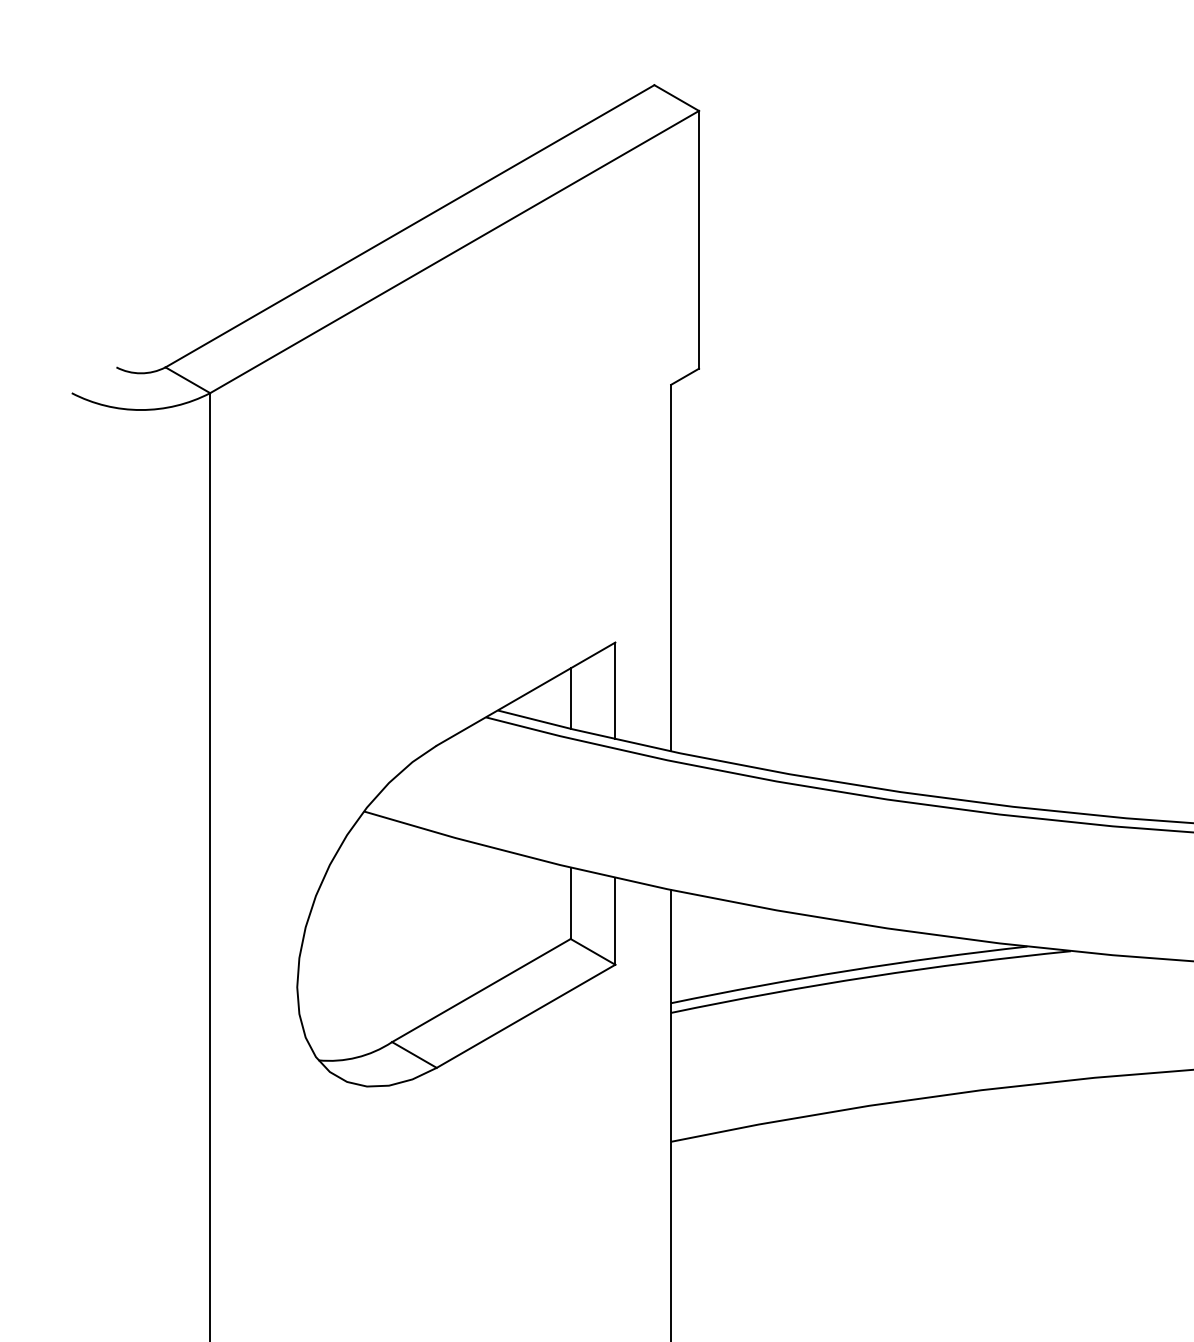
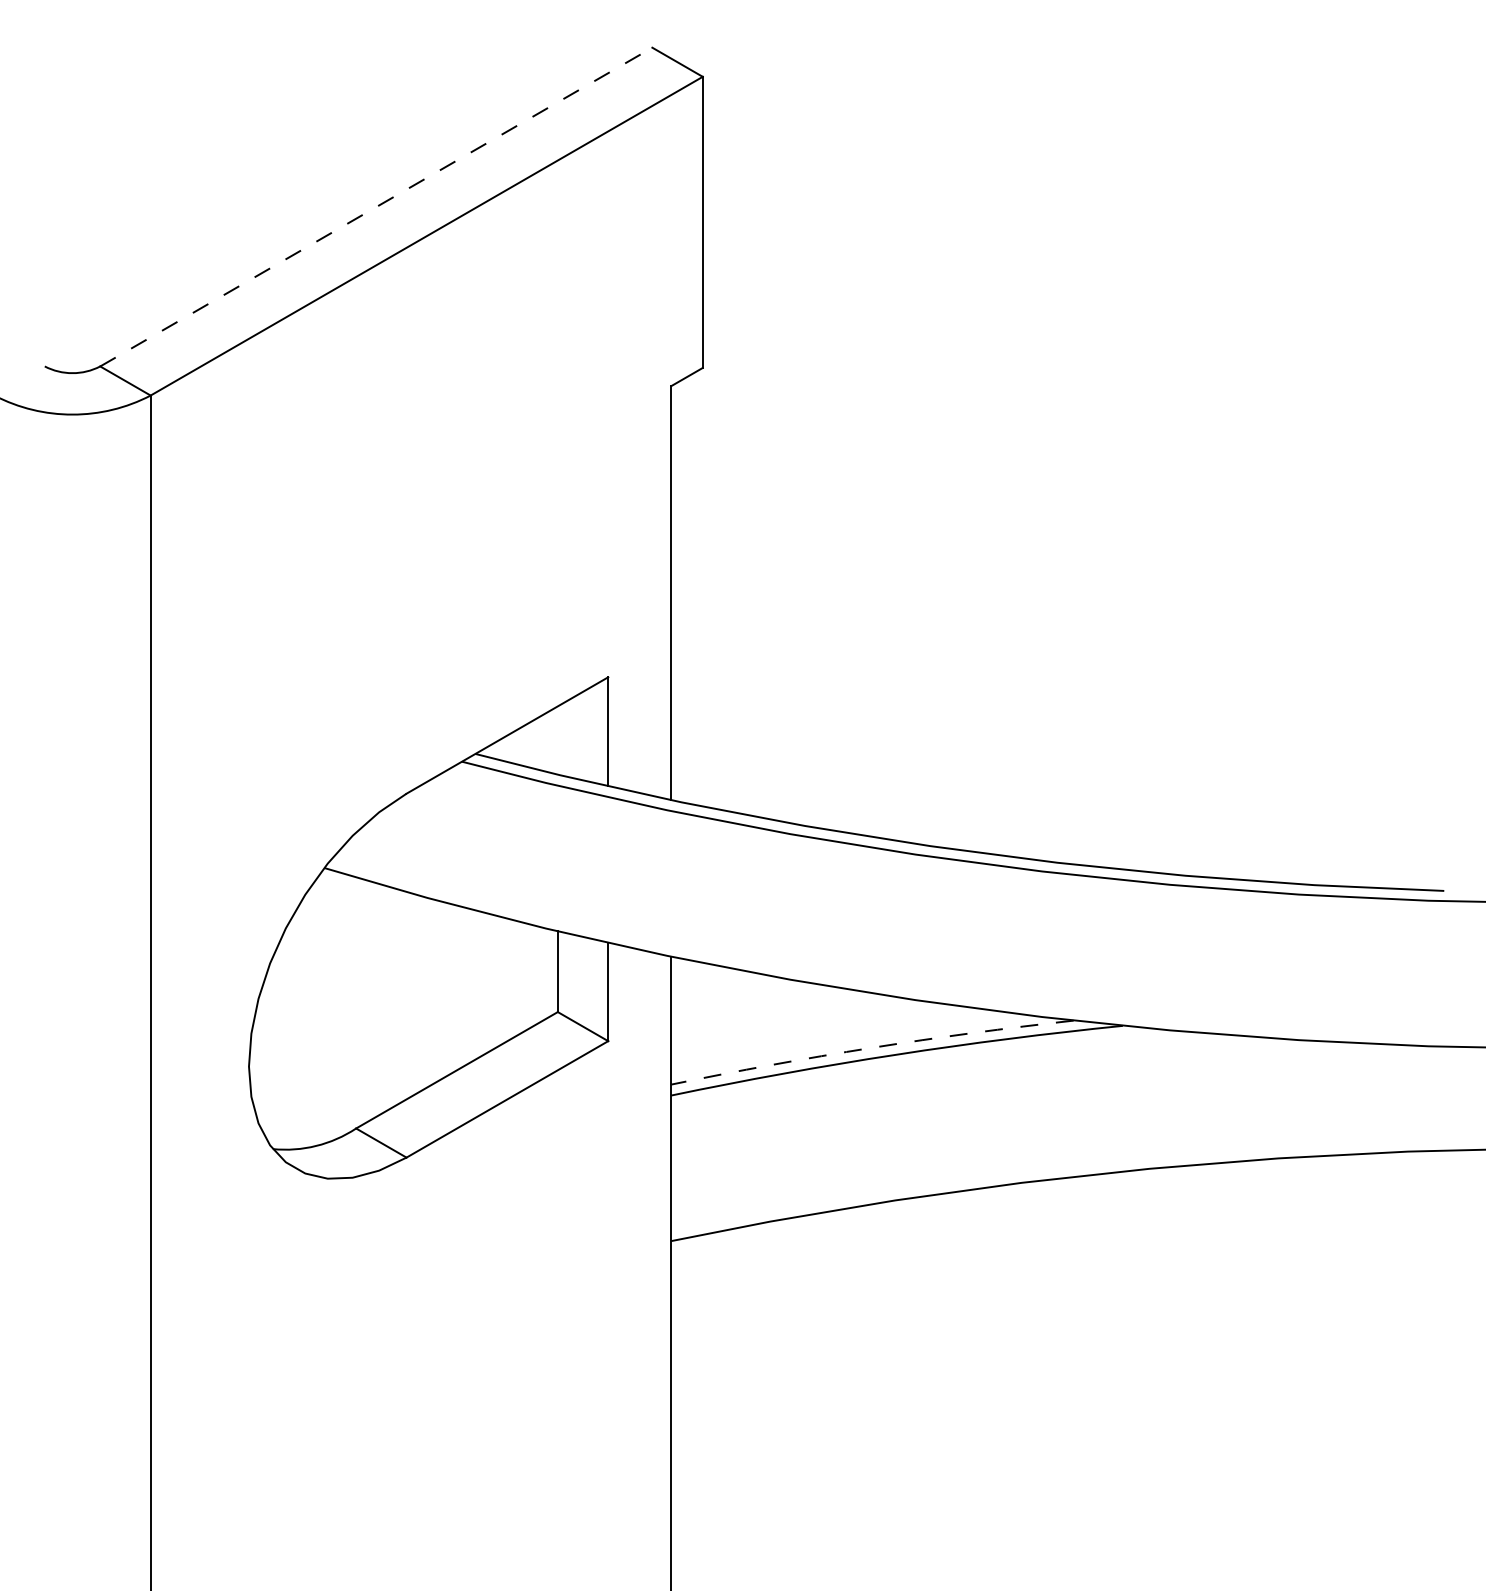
line: (410, 226) -> (376, 207), solid -> dashed
line: (570, 698) -> (557, 740), removed
arc: (848, 970) -> (871, 1047), solid -> dashed

